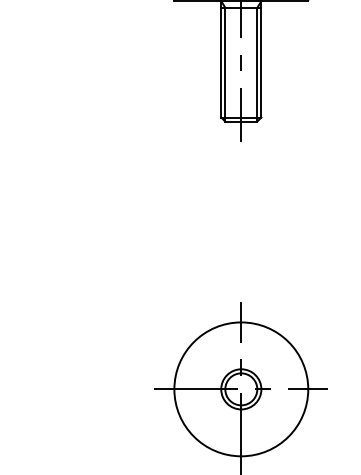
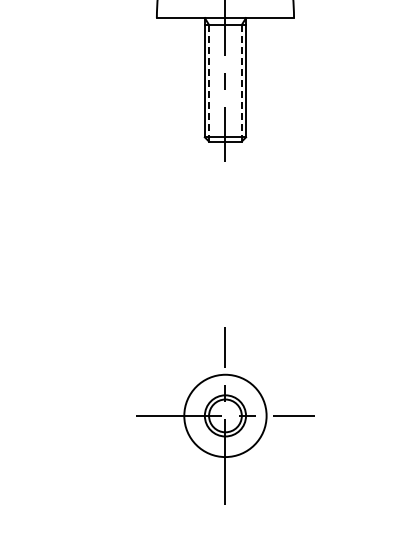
line: (225, 63) -> (209, 82), solid -> dashed
line: (256, 63) -> (241, 82), solid -> dashed
circle: (241, 388) -> (225, 415), size x0.6

